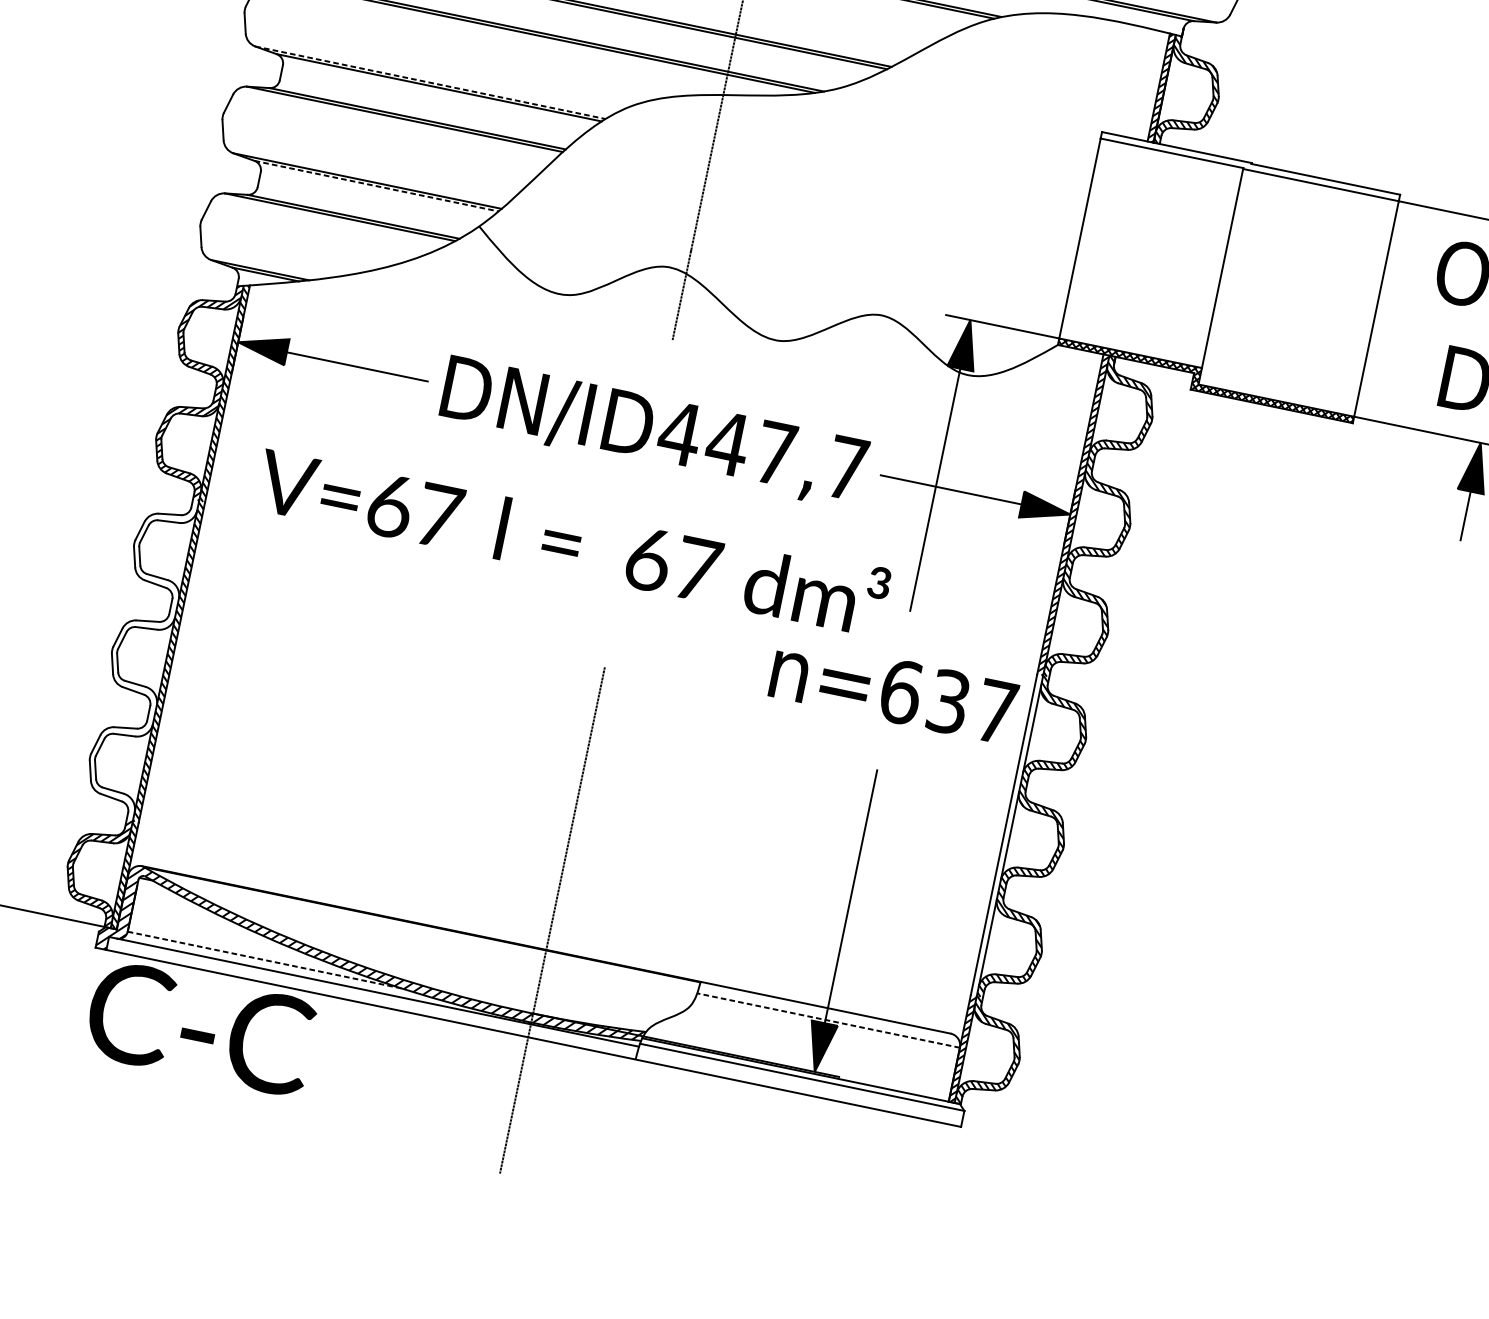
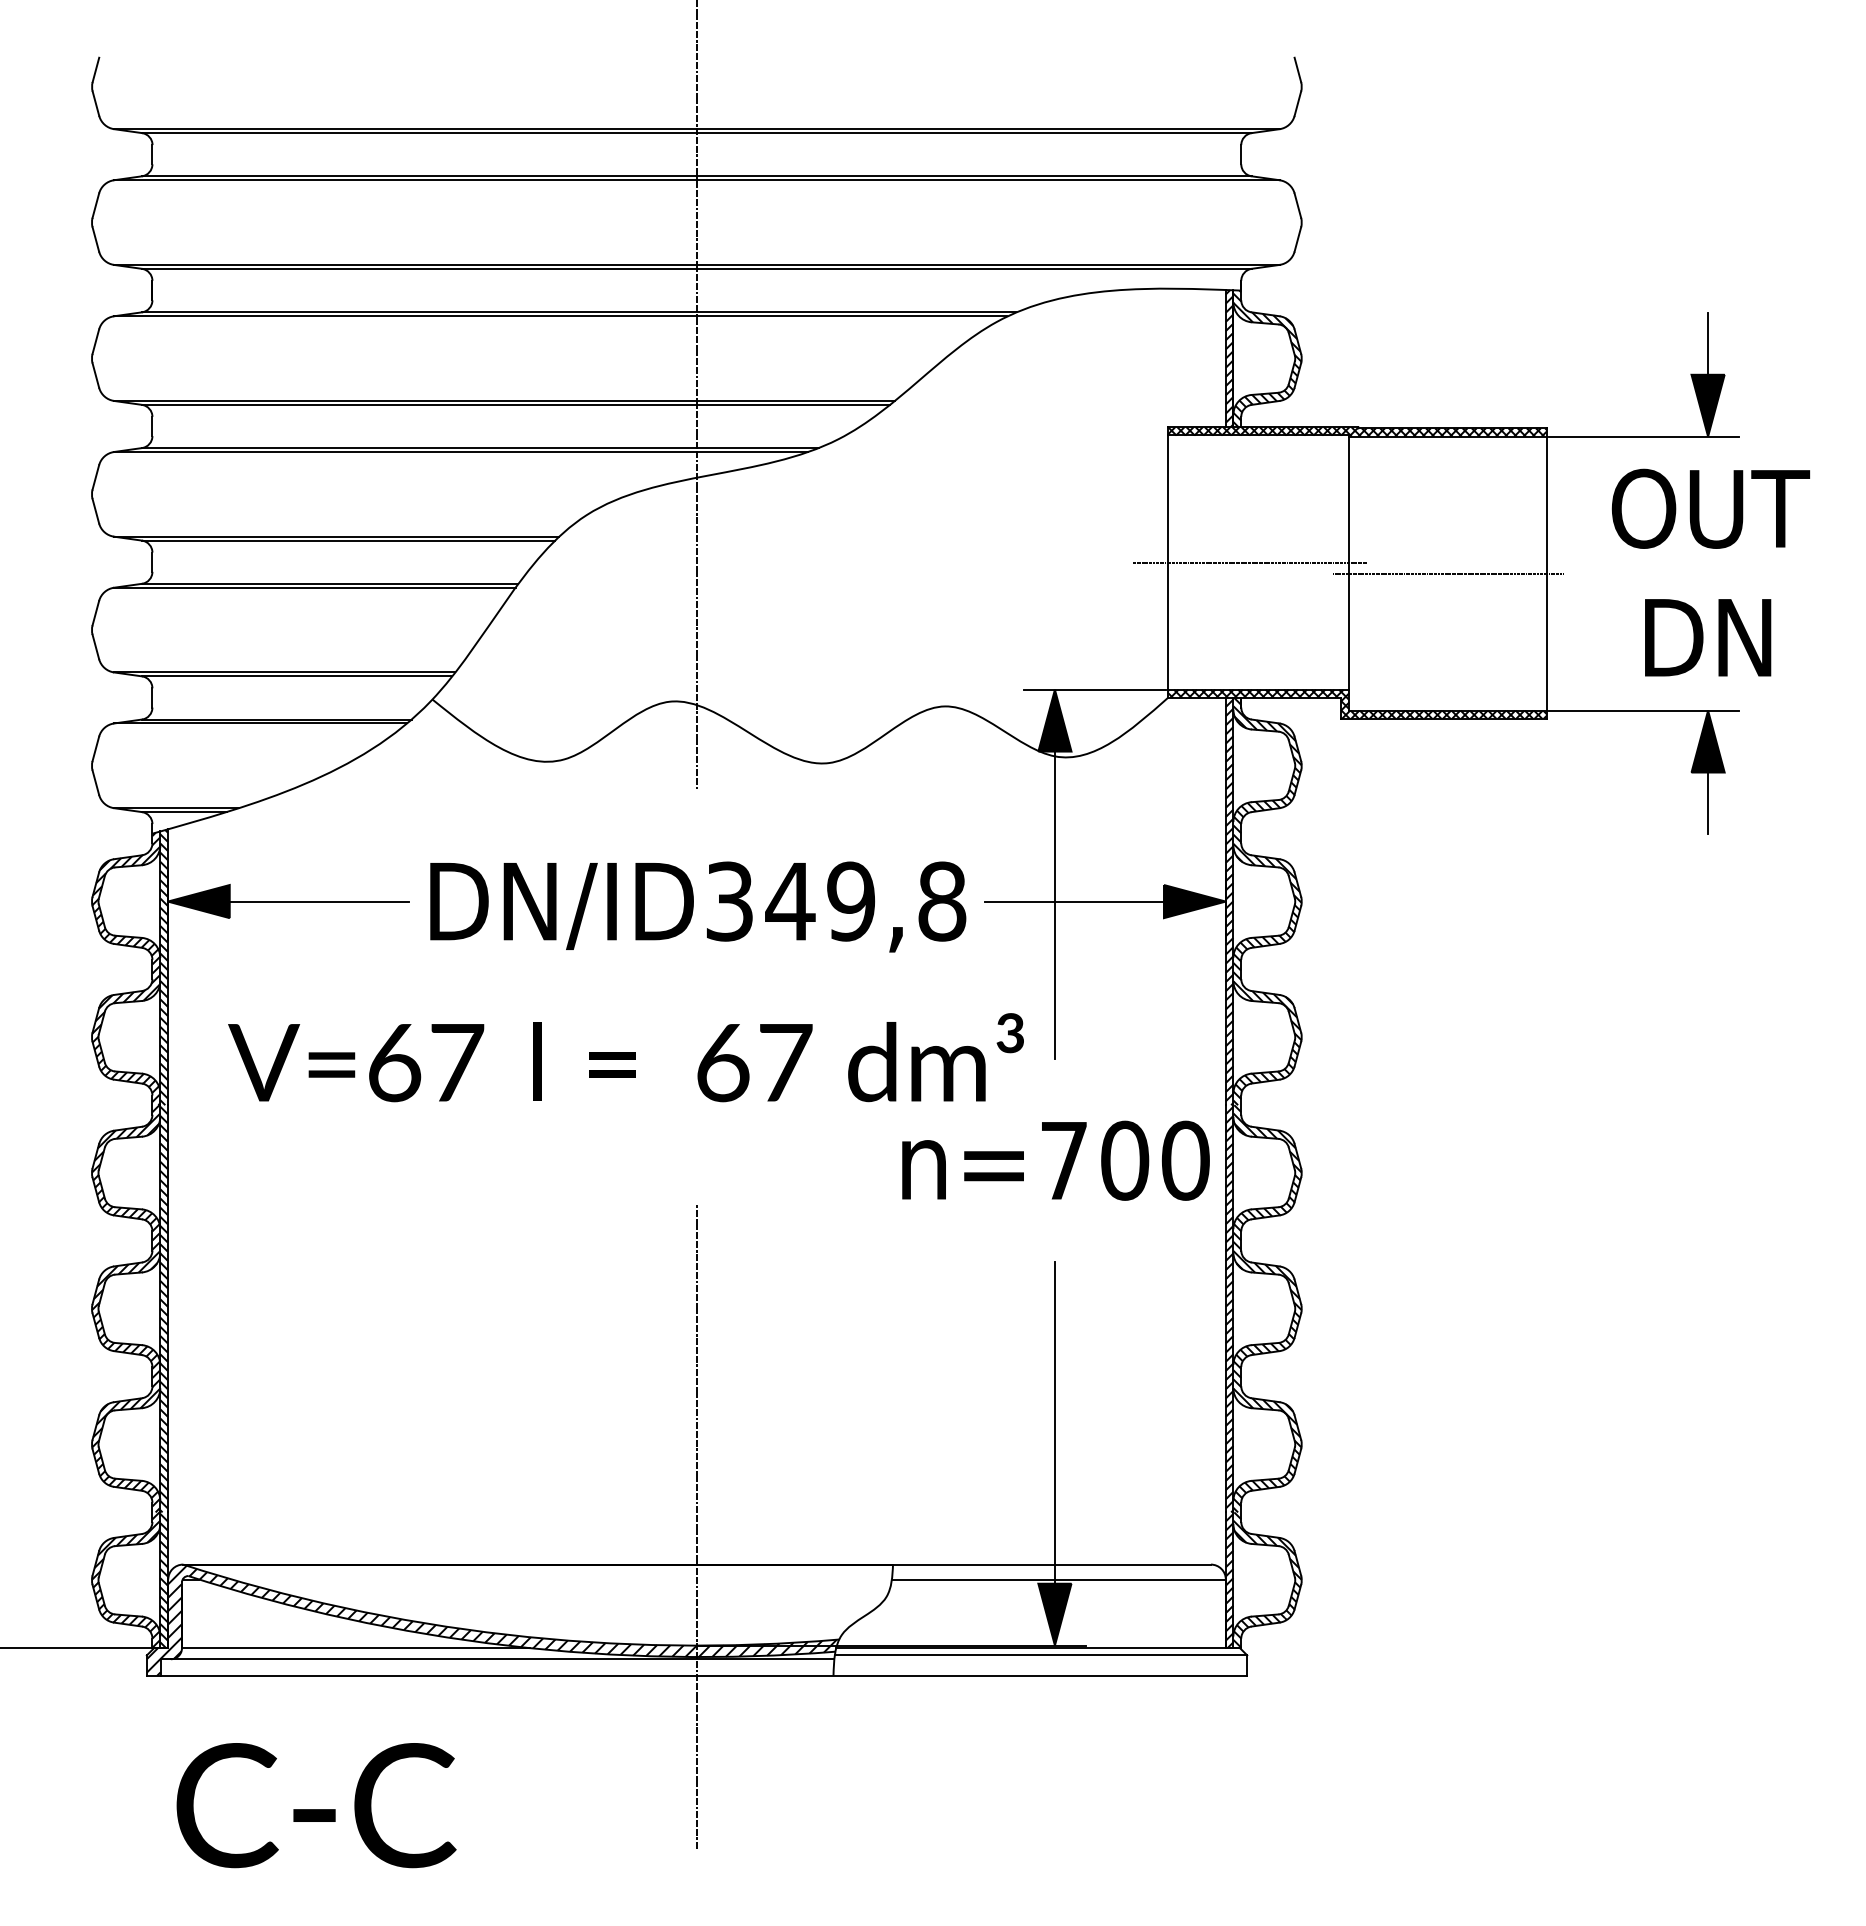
line: (430, 82) -> (336, 536), dashed -> solid
hatch: (1250, 166) -> (1357, 431), added
line: (376, 186) -> (297, 676), dashed -> solid
line: (1144, 251) -> (1250, 562), added
line: (1298, 292) -> (1448, 573), added
text: (763, 450) -> (835, 901), DN/ID447,7 -> DN/ID349,8
hatch: (138, 655) -> (125, 1308), added
text: (948, 701) -> (1124, 1160), n=637 -> n=700
hatch: (1006, 835) -> (1229, 1309), added
line: (264, 960) -> (356, 1648), dashed -> solid
line: (828, 1020) -> (1058, 1579), dashed -> solid
text: (200, 1028) -> (316, 1805), moved

